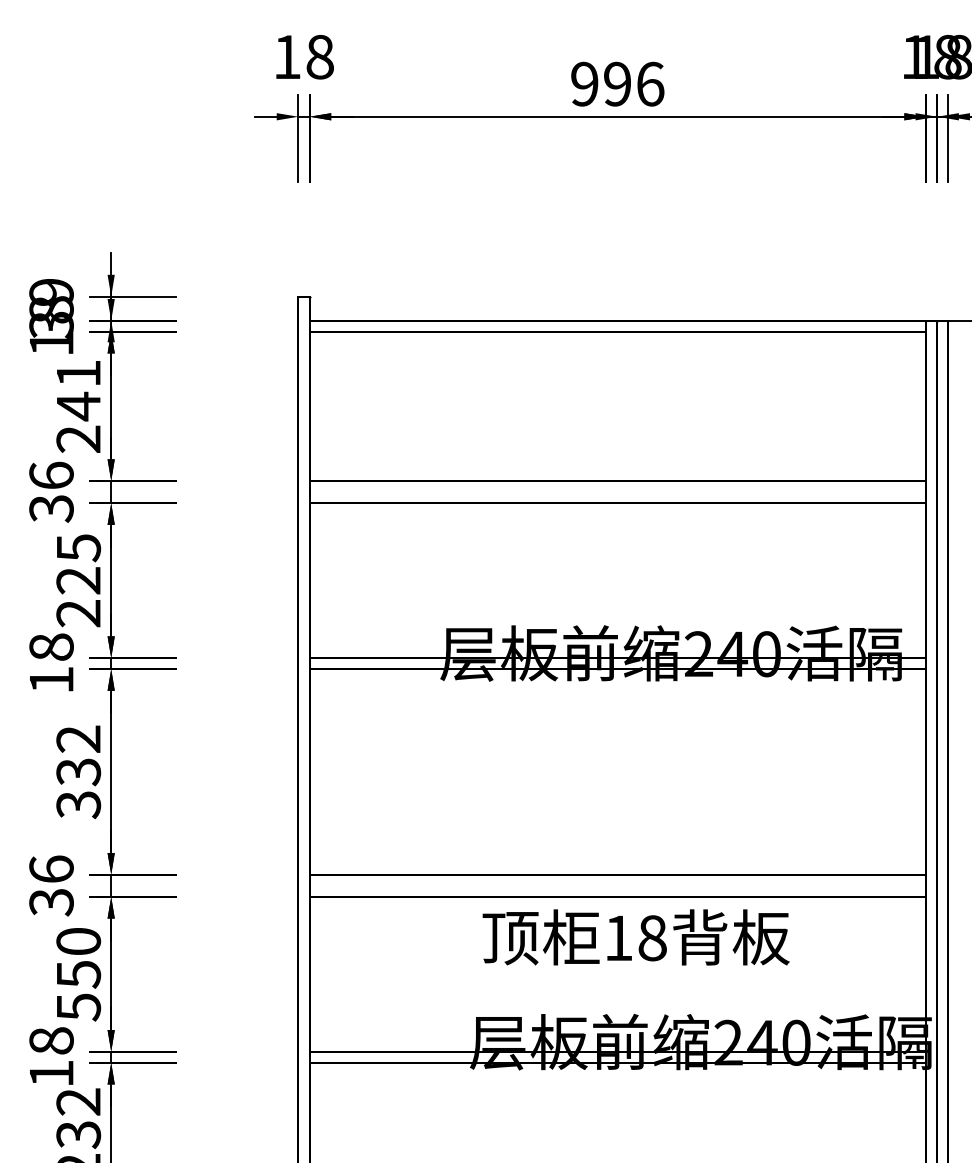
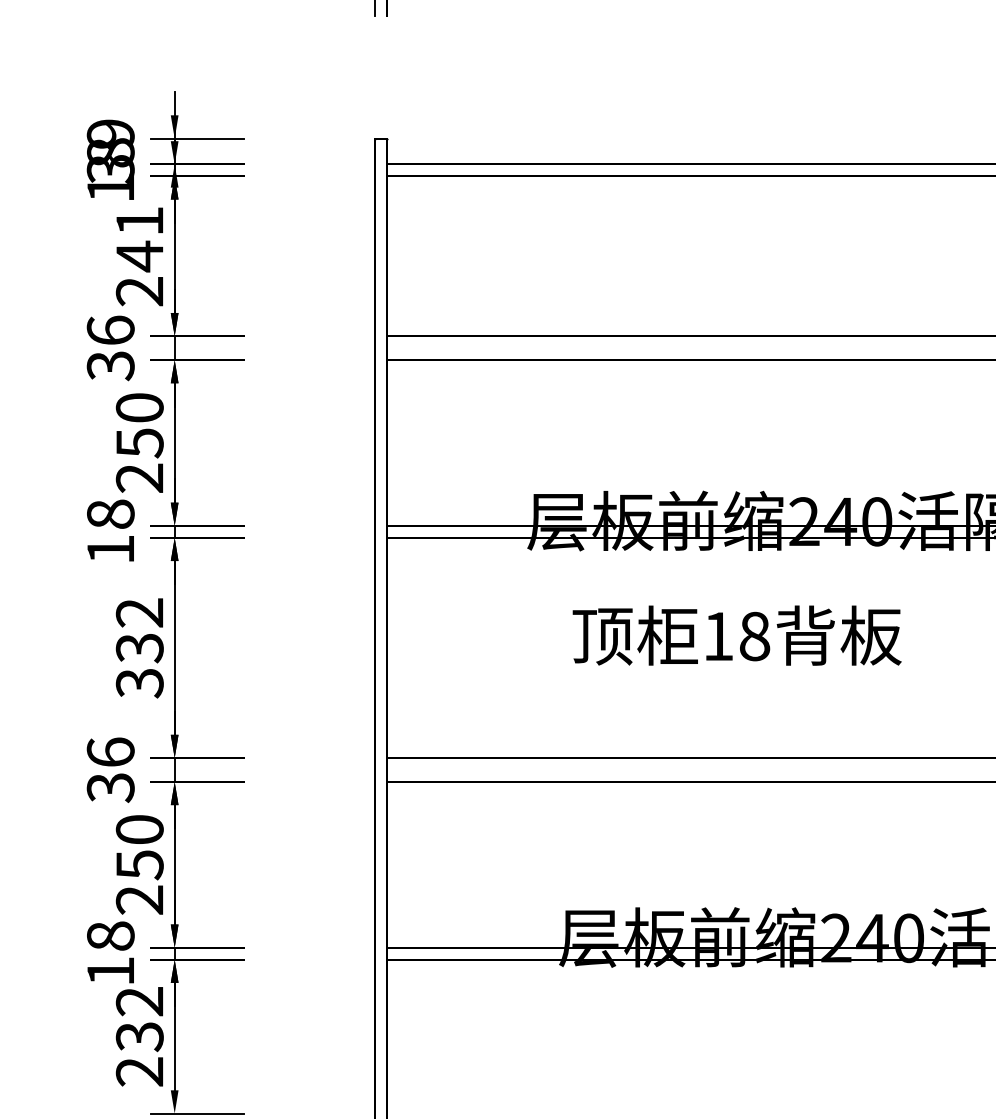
text: (78, 564) -> (139, 425), 225 -> 250
text: (635, 937) -> (736, 635), moved
text: (78, 1007) -> (139, 900), 550 -> 250

